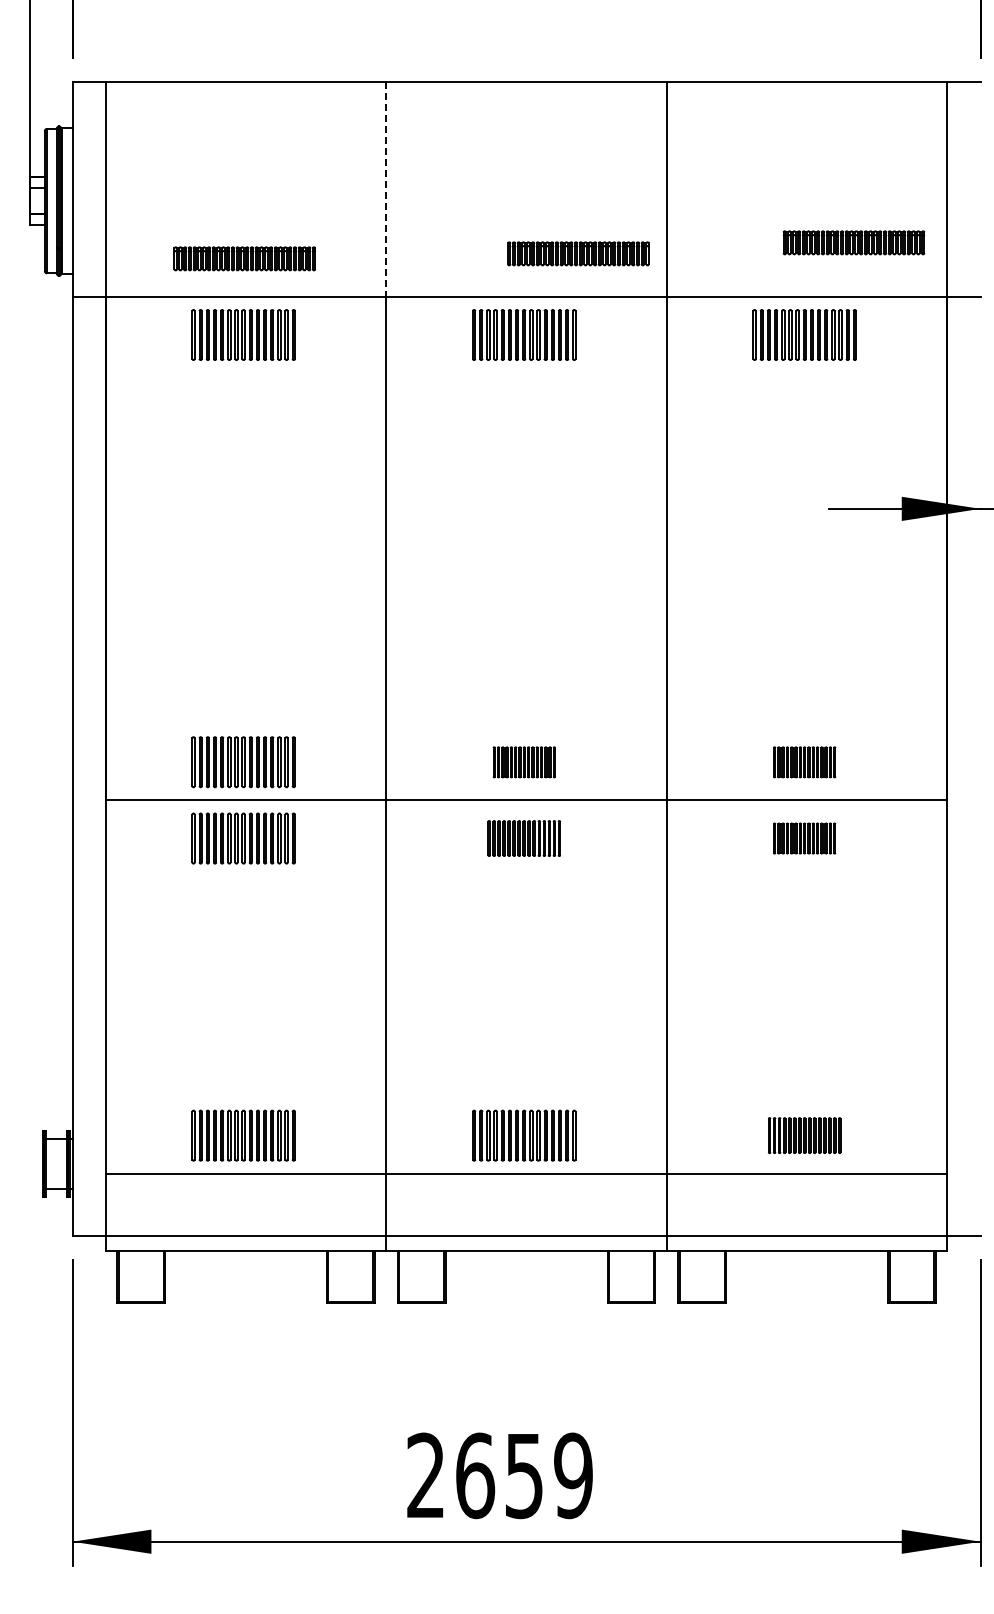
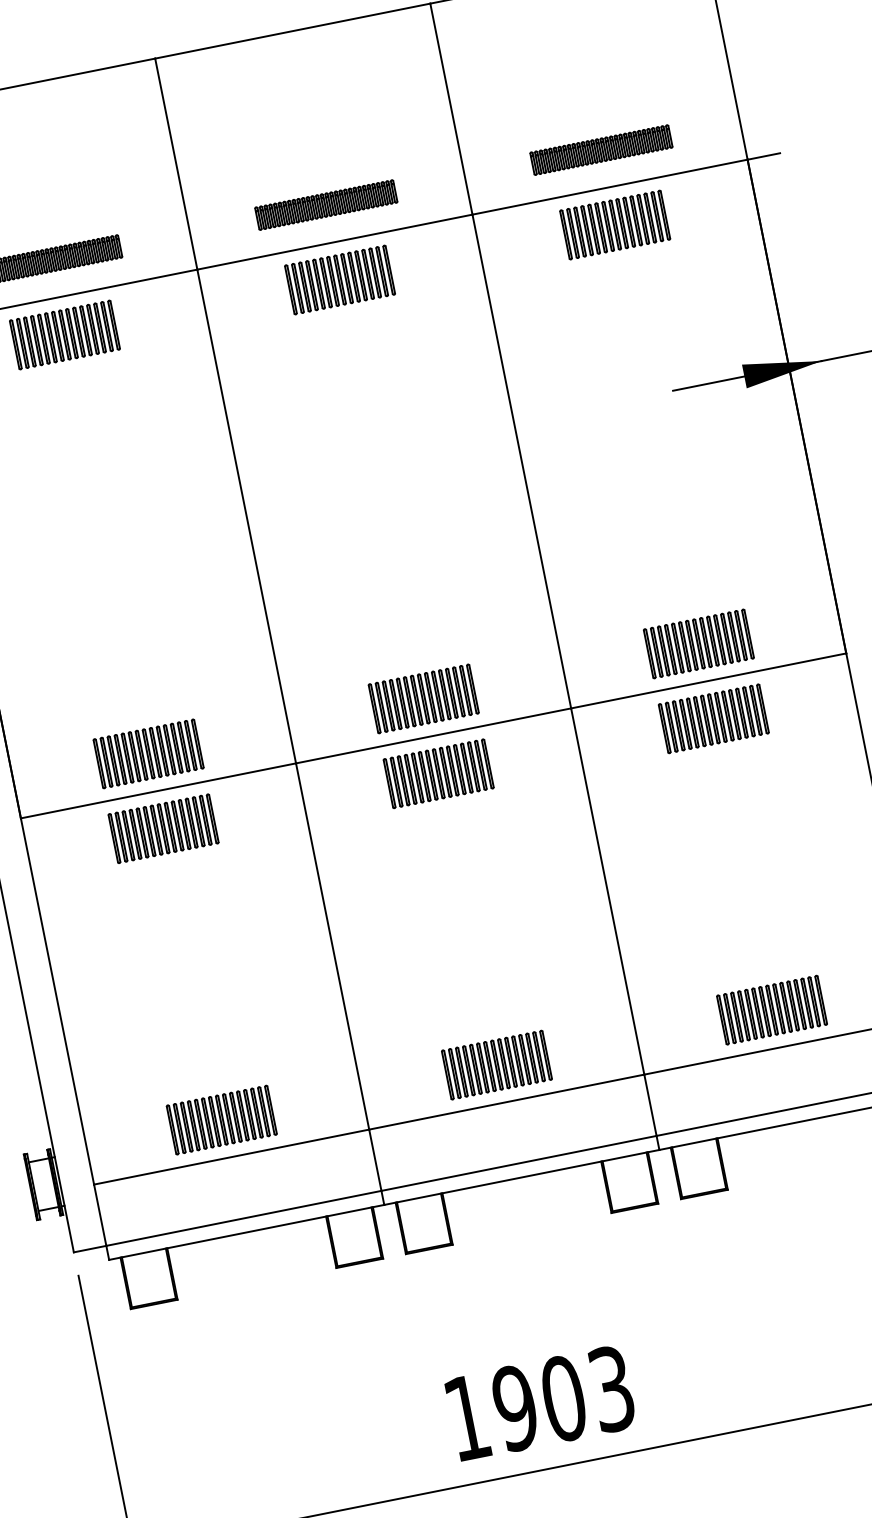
line: (386, 189) -> (176, 164), dashed -> solid
part: (853, 242) -> (600, 149), moved
part: (578, 253) -> (326, 204), moved
part: (524, 762) -> (424, 699), size x1.67
part: (804, 762) -> (698, 644), size x1.67
part: (524, 838) -> (438, 773), size x1.43
part: (804, 838) -> (713, 718), size x1.67
part: (804, 1135) -> (771, 1010), size x1.43
text: (499, 1475) -> (539, 1403), 2659 -> 1903

